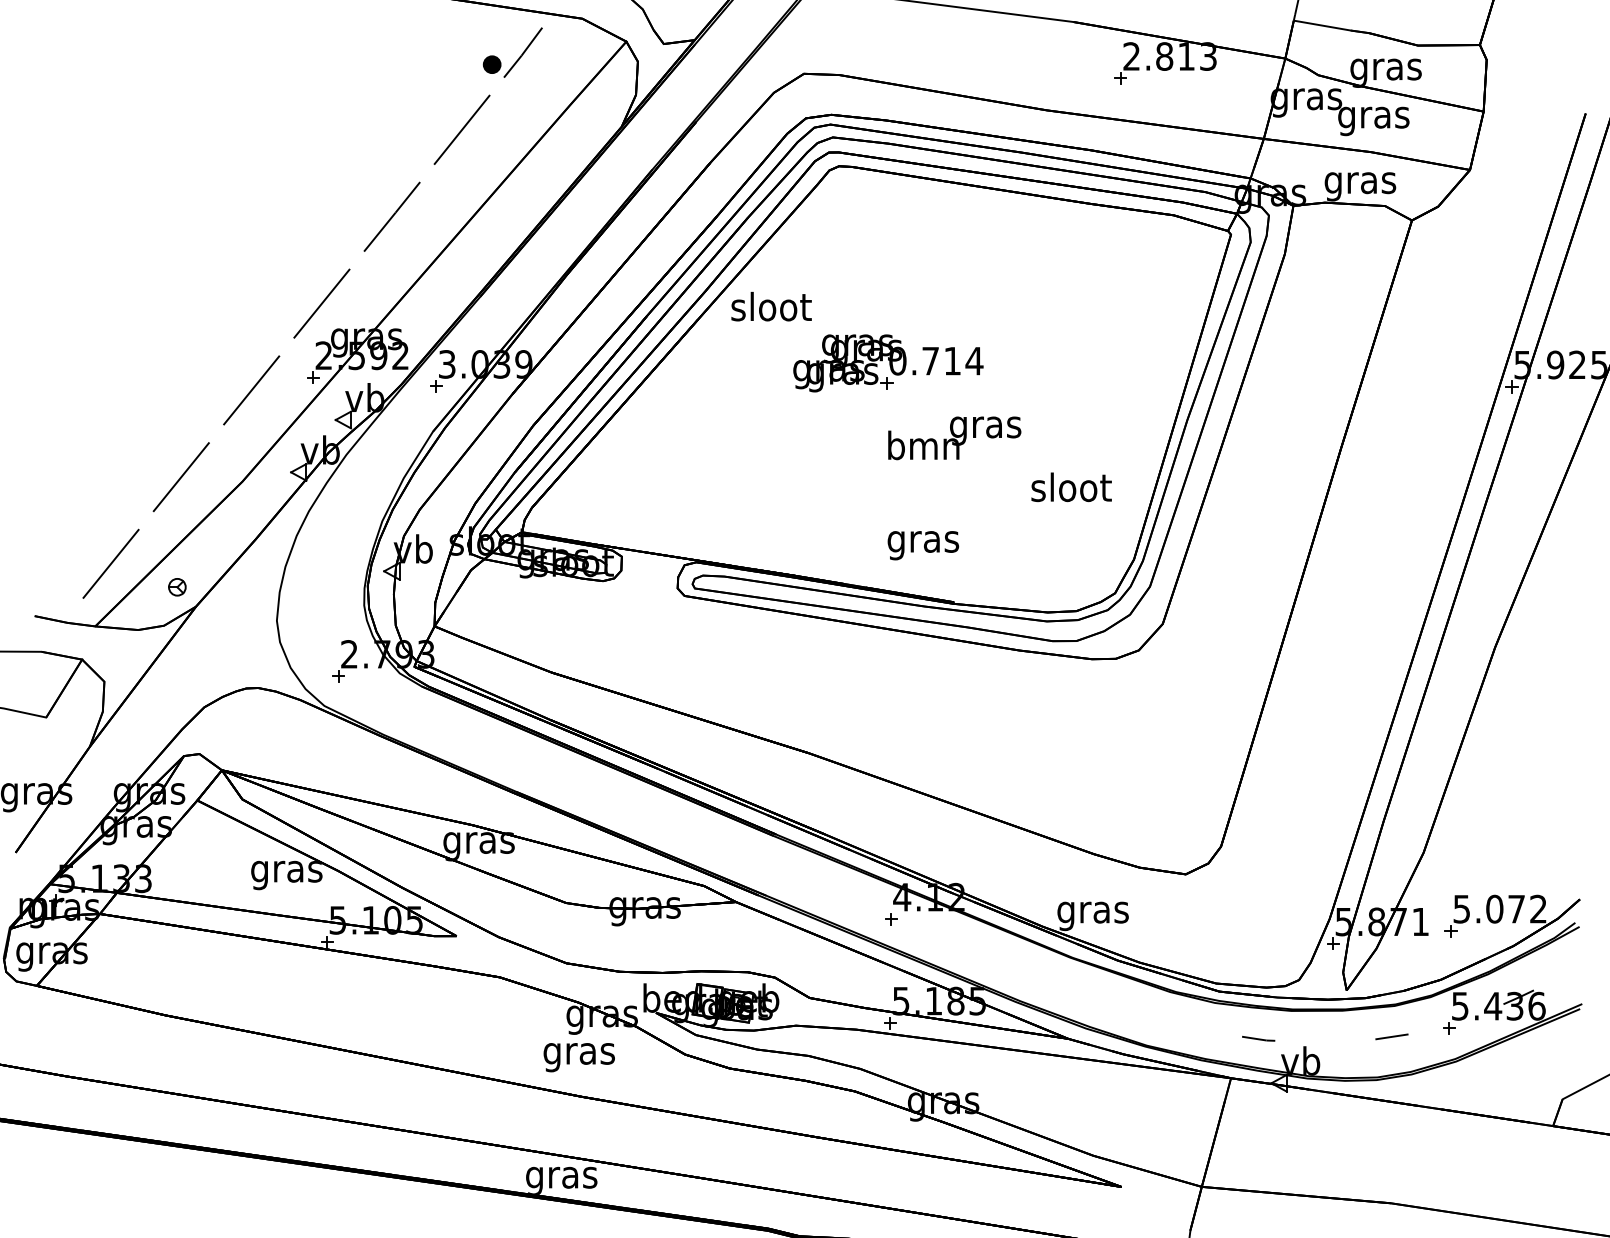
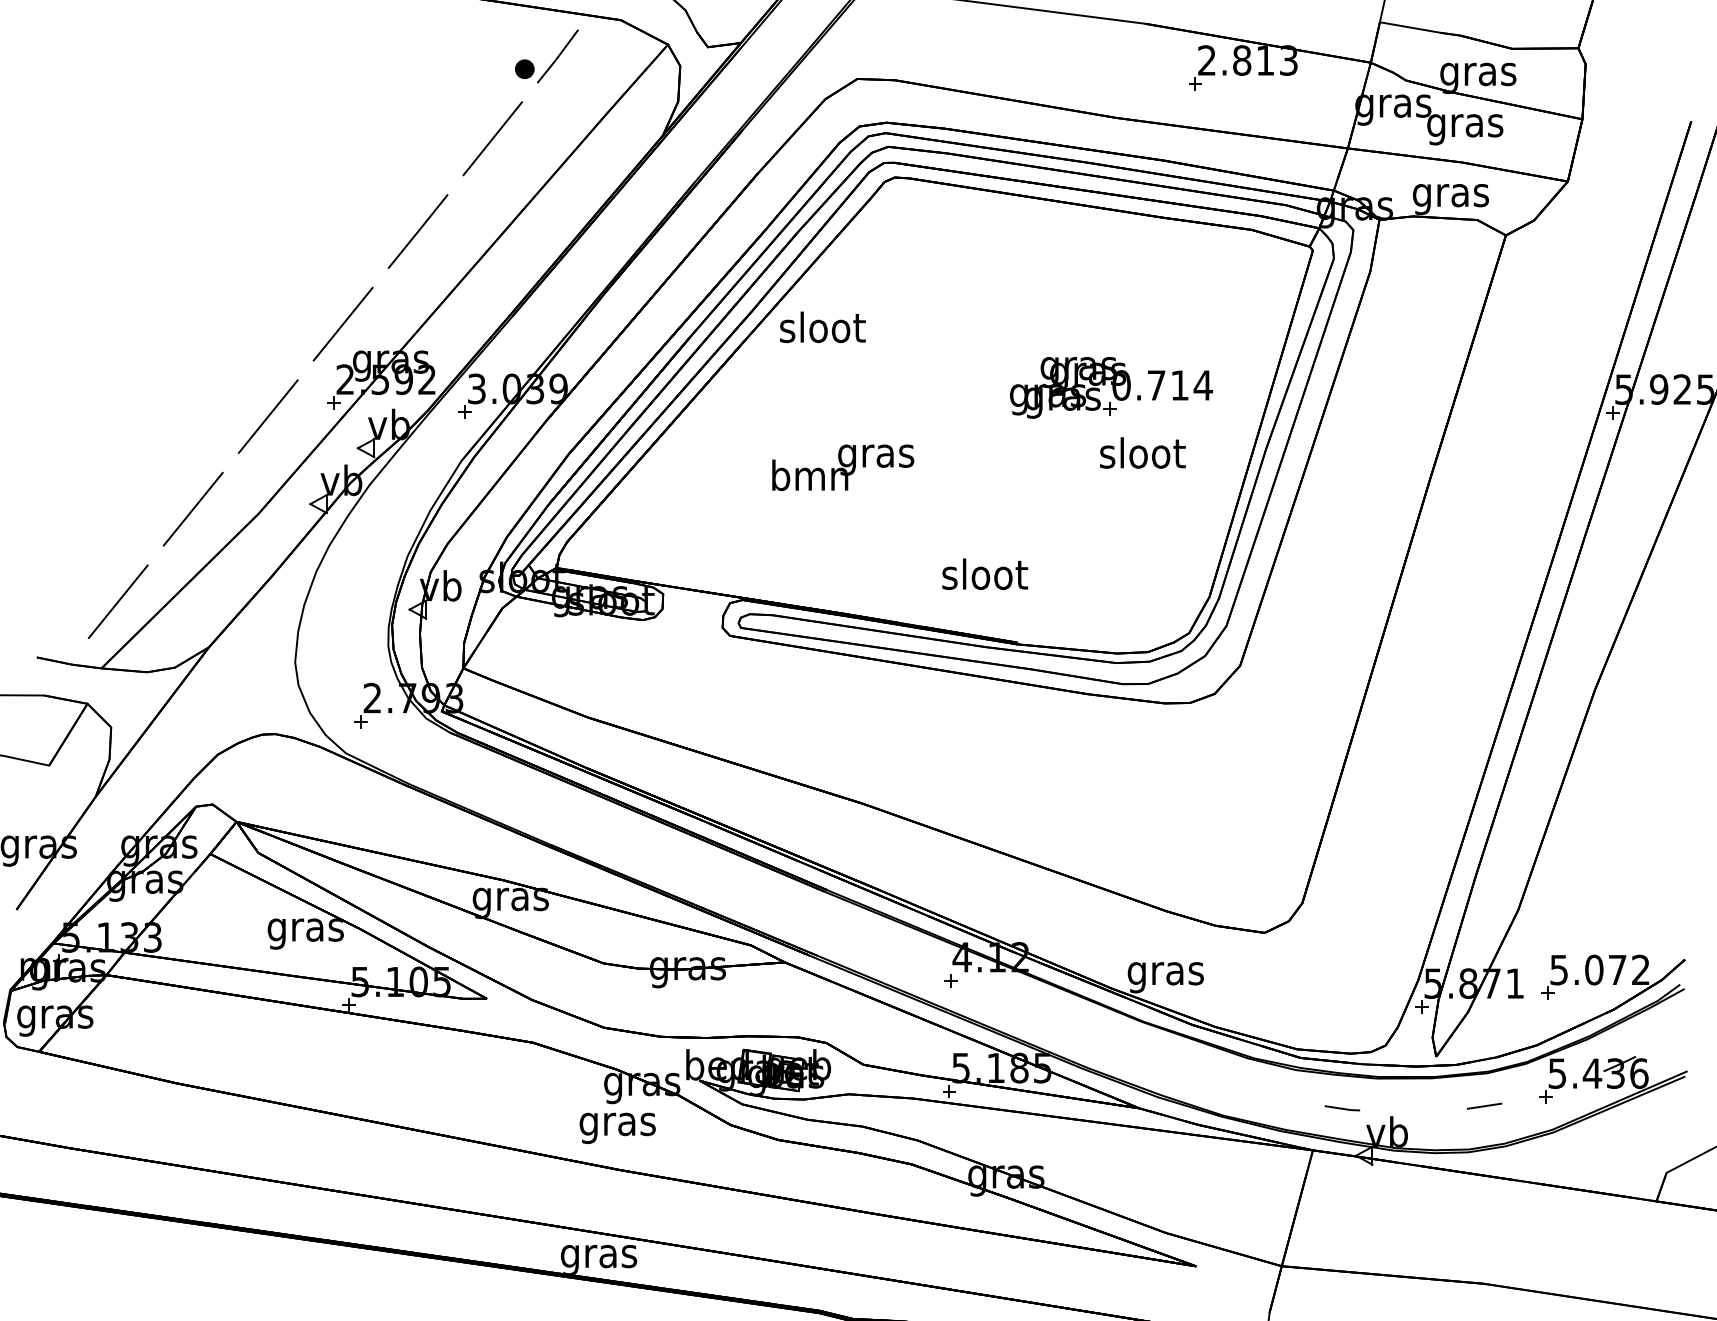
part: (888, 363) -> (1111, 387), moved
text: (955, 438) -> (843, 467), moved
text: (1071, 486) -> (1142, 452), moved
text: (924, 541) -> (985, 577), gras -> sloot
part: (176, 587) -> (188, 626), removed

